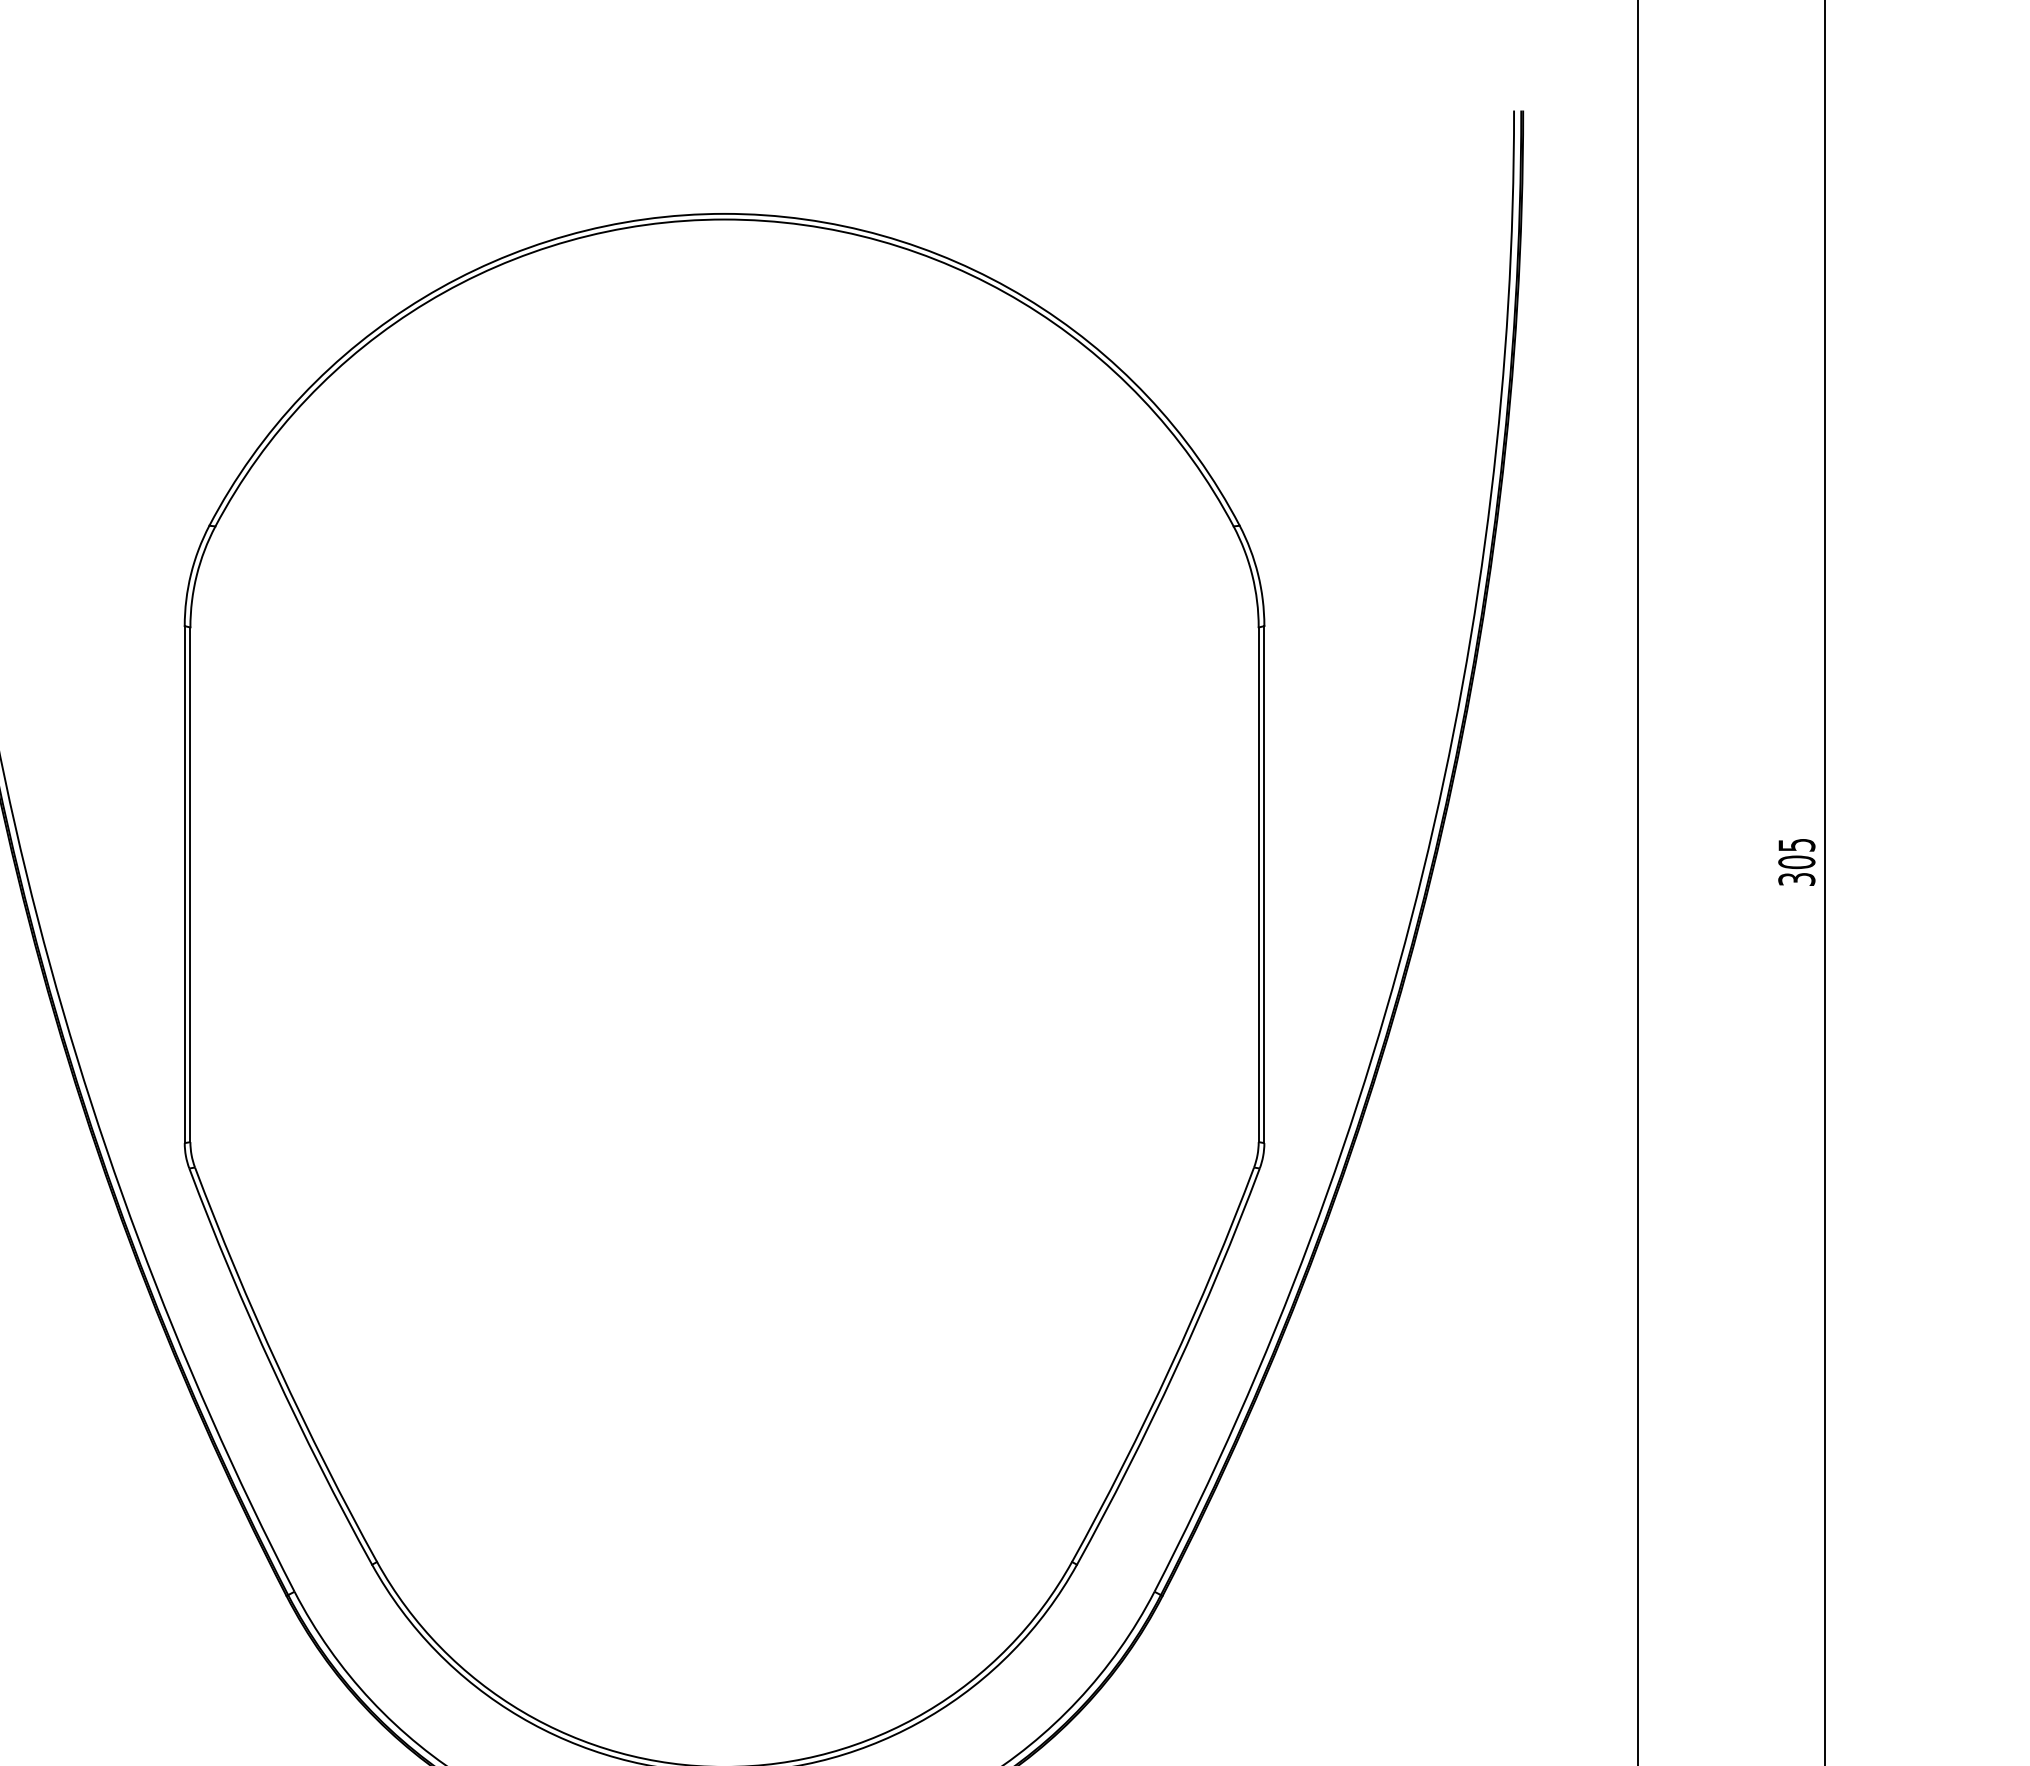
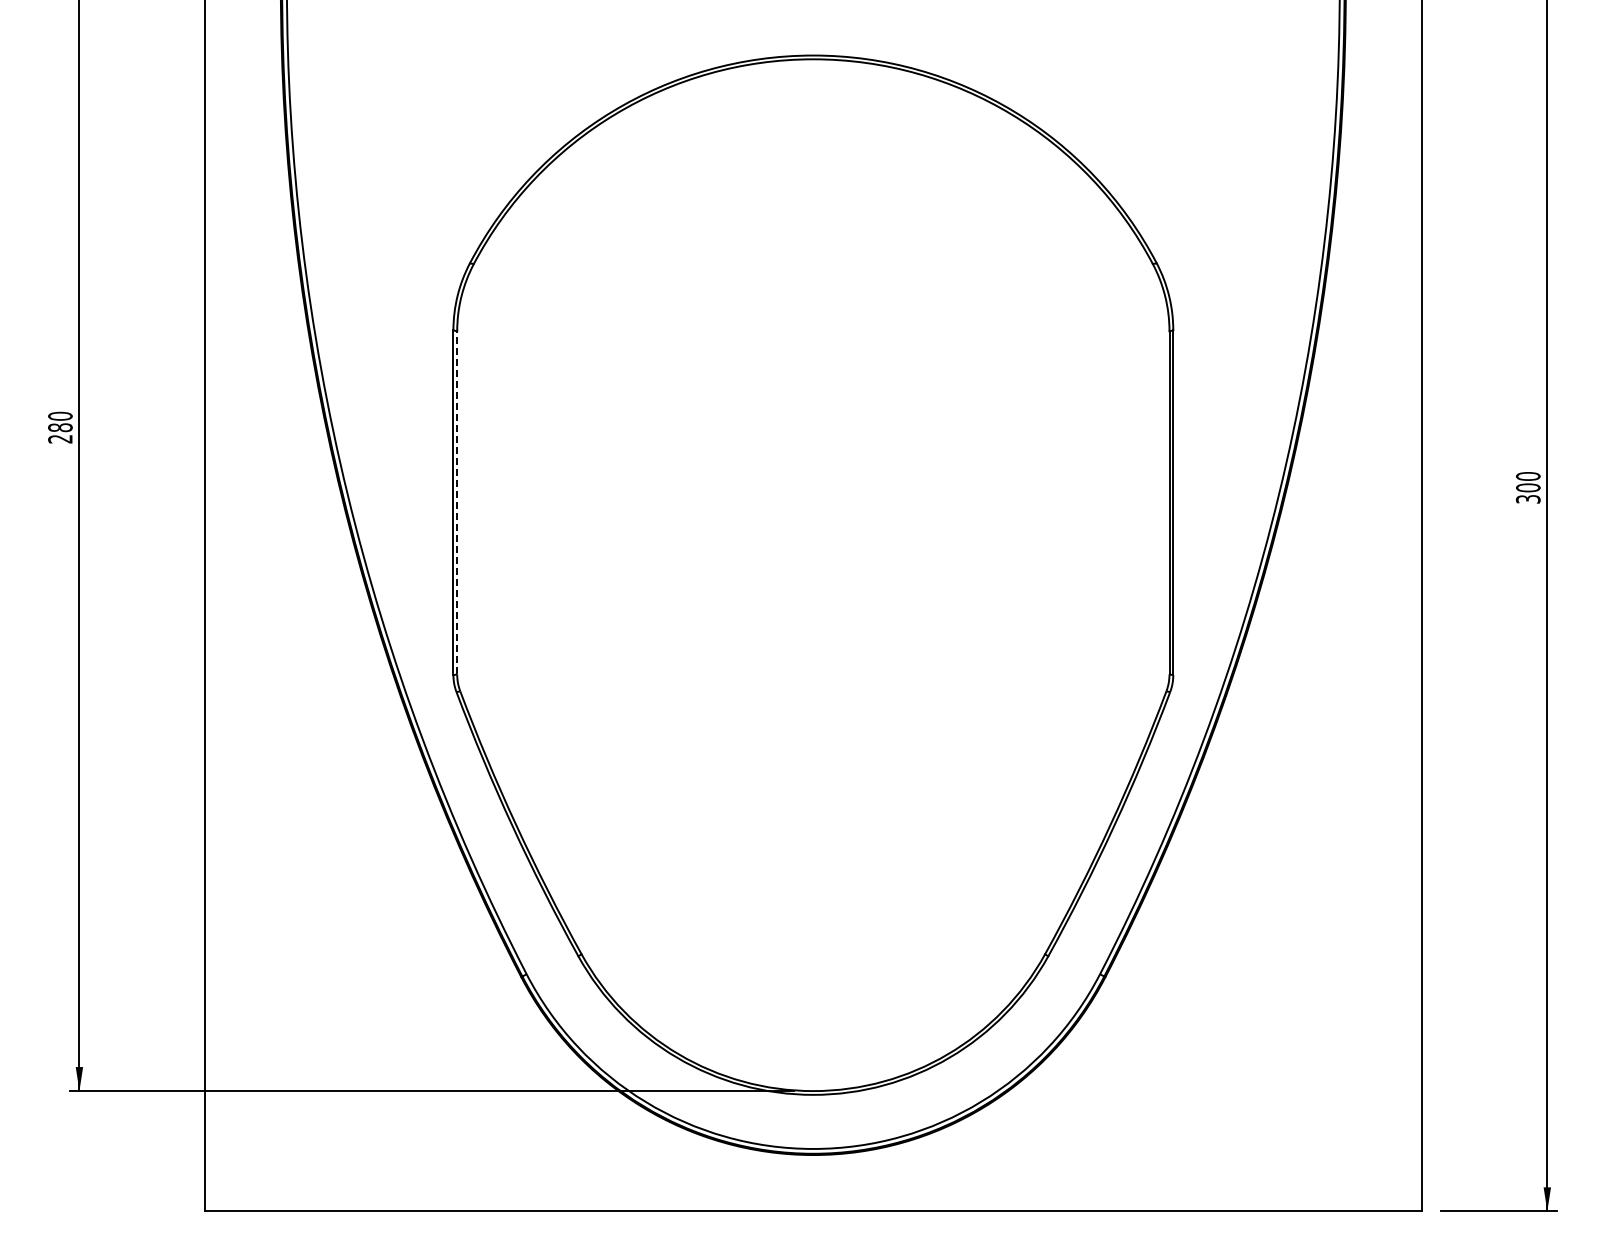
text: (1797, 845) -> (1528, 476), 305 -> 300
line: (190, 884) -> (457, 502), solid -> dashed

